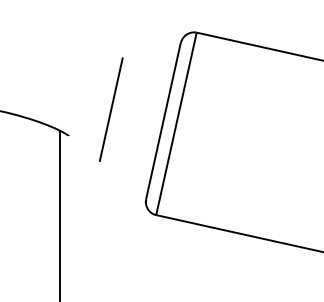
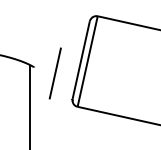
line: (109, 109) -> (54, 73), moved

